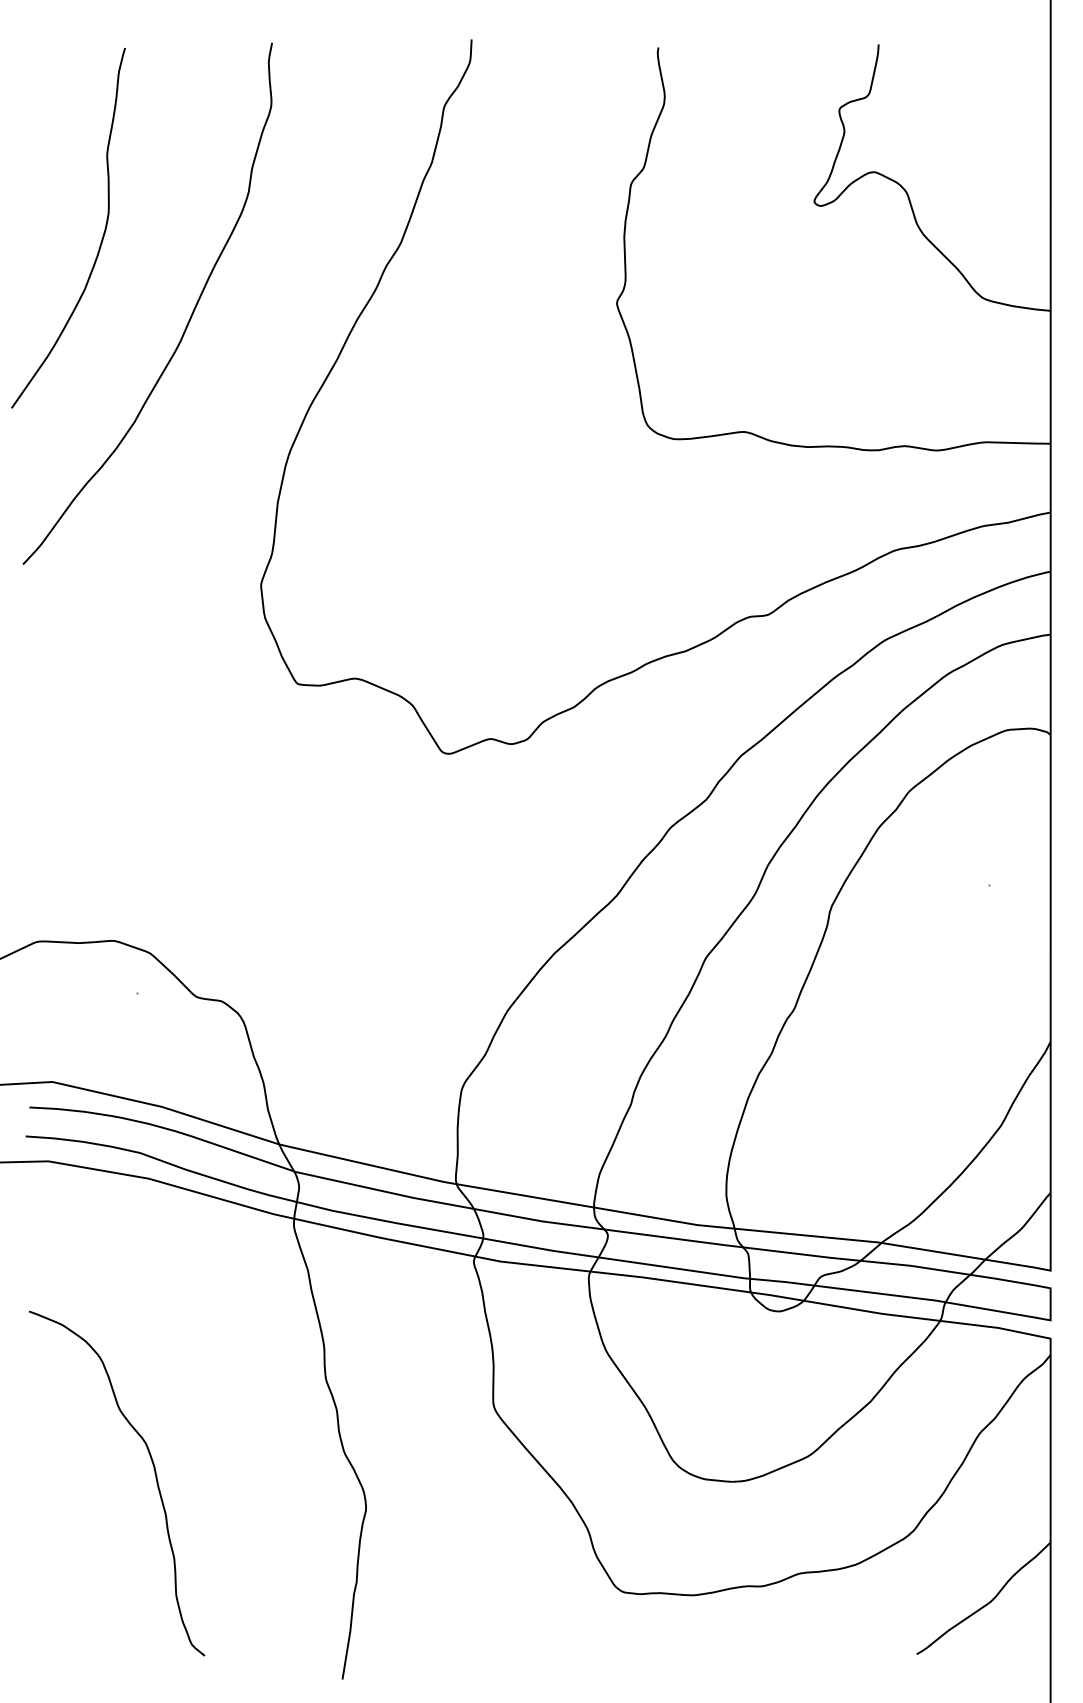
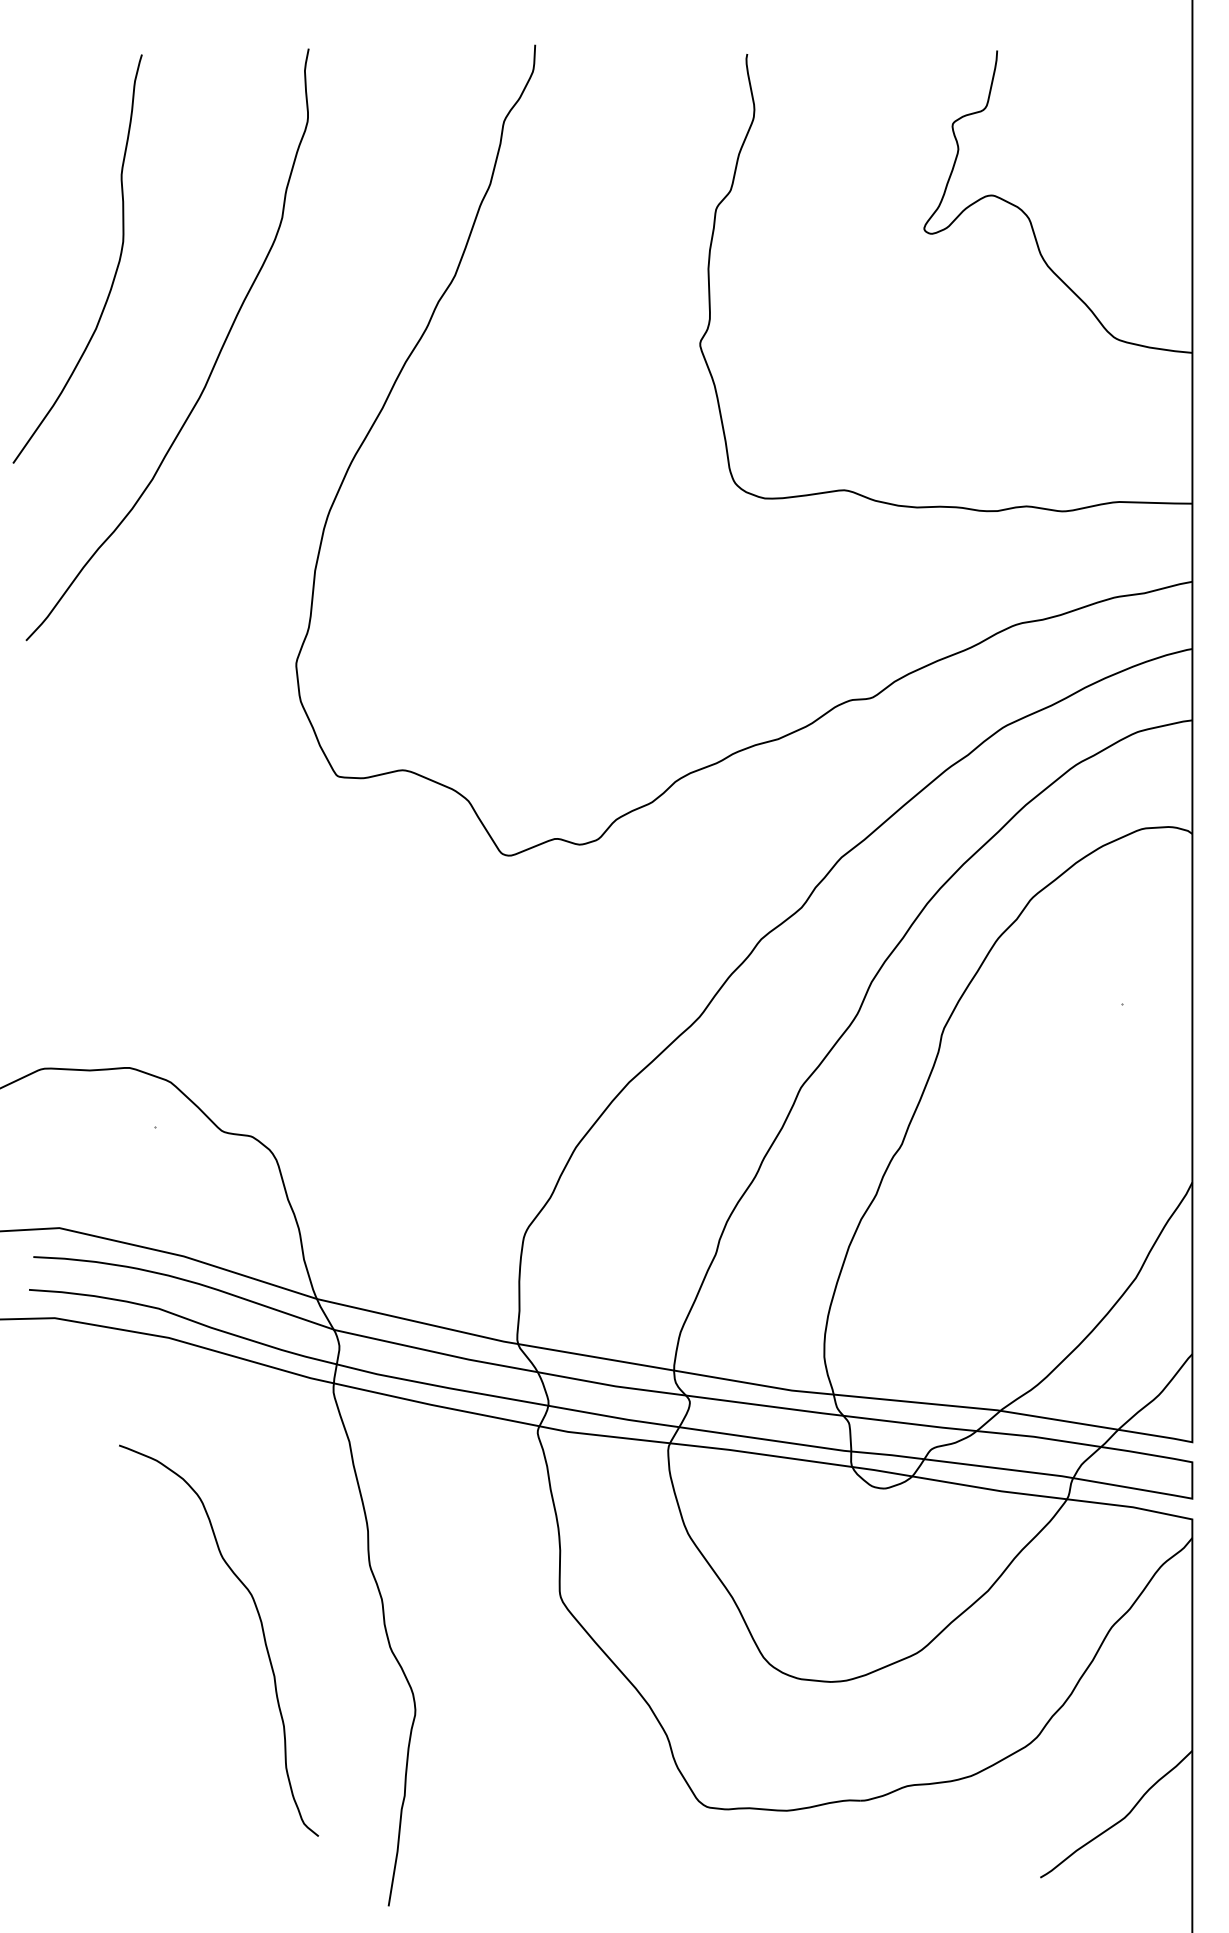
curve: (154, 1473) -> (261, 1629), moved

